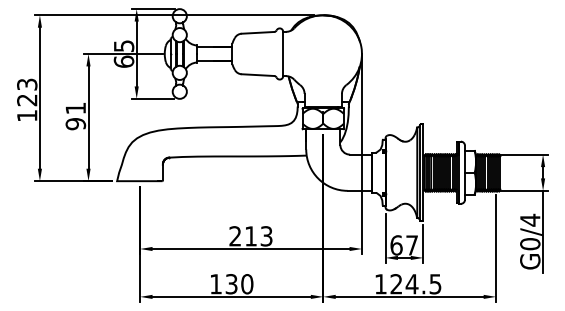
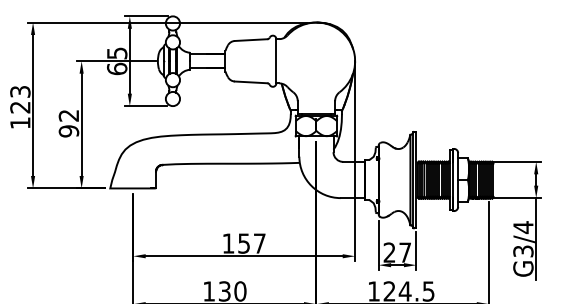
text: (75, 108) -> (68, 115), 91 -> 92
text: (250, 236) -> (243, 243), 213 -> 157
text: (530, 244) -> (523, 251), G0/4 -> G3/4
text: (396, 245) -> (389, 252), 67 -> 27

